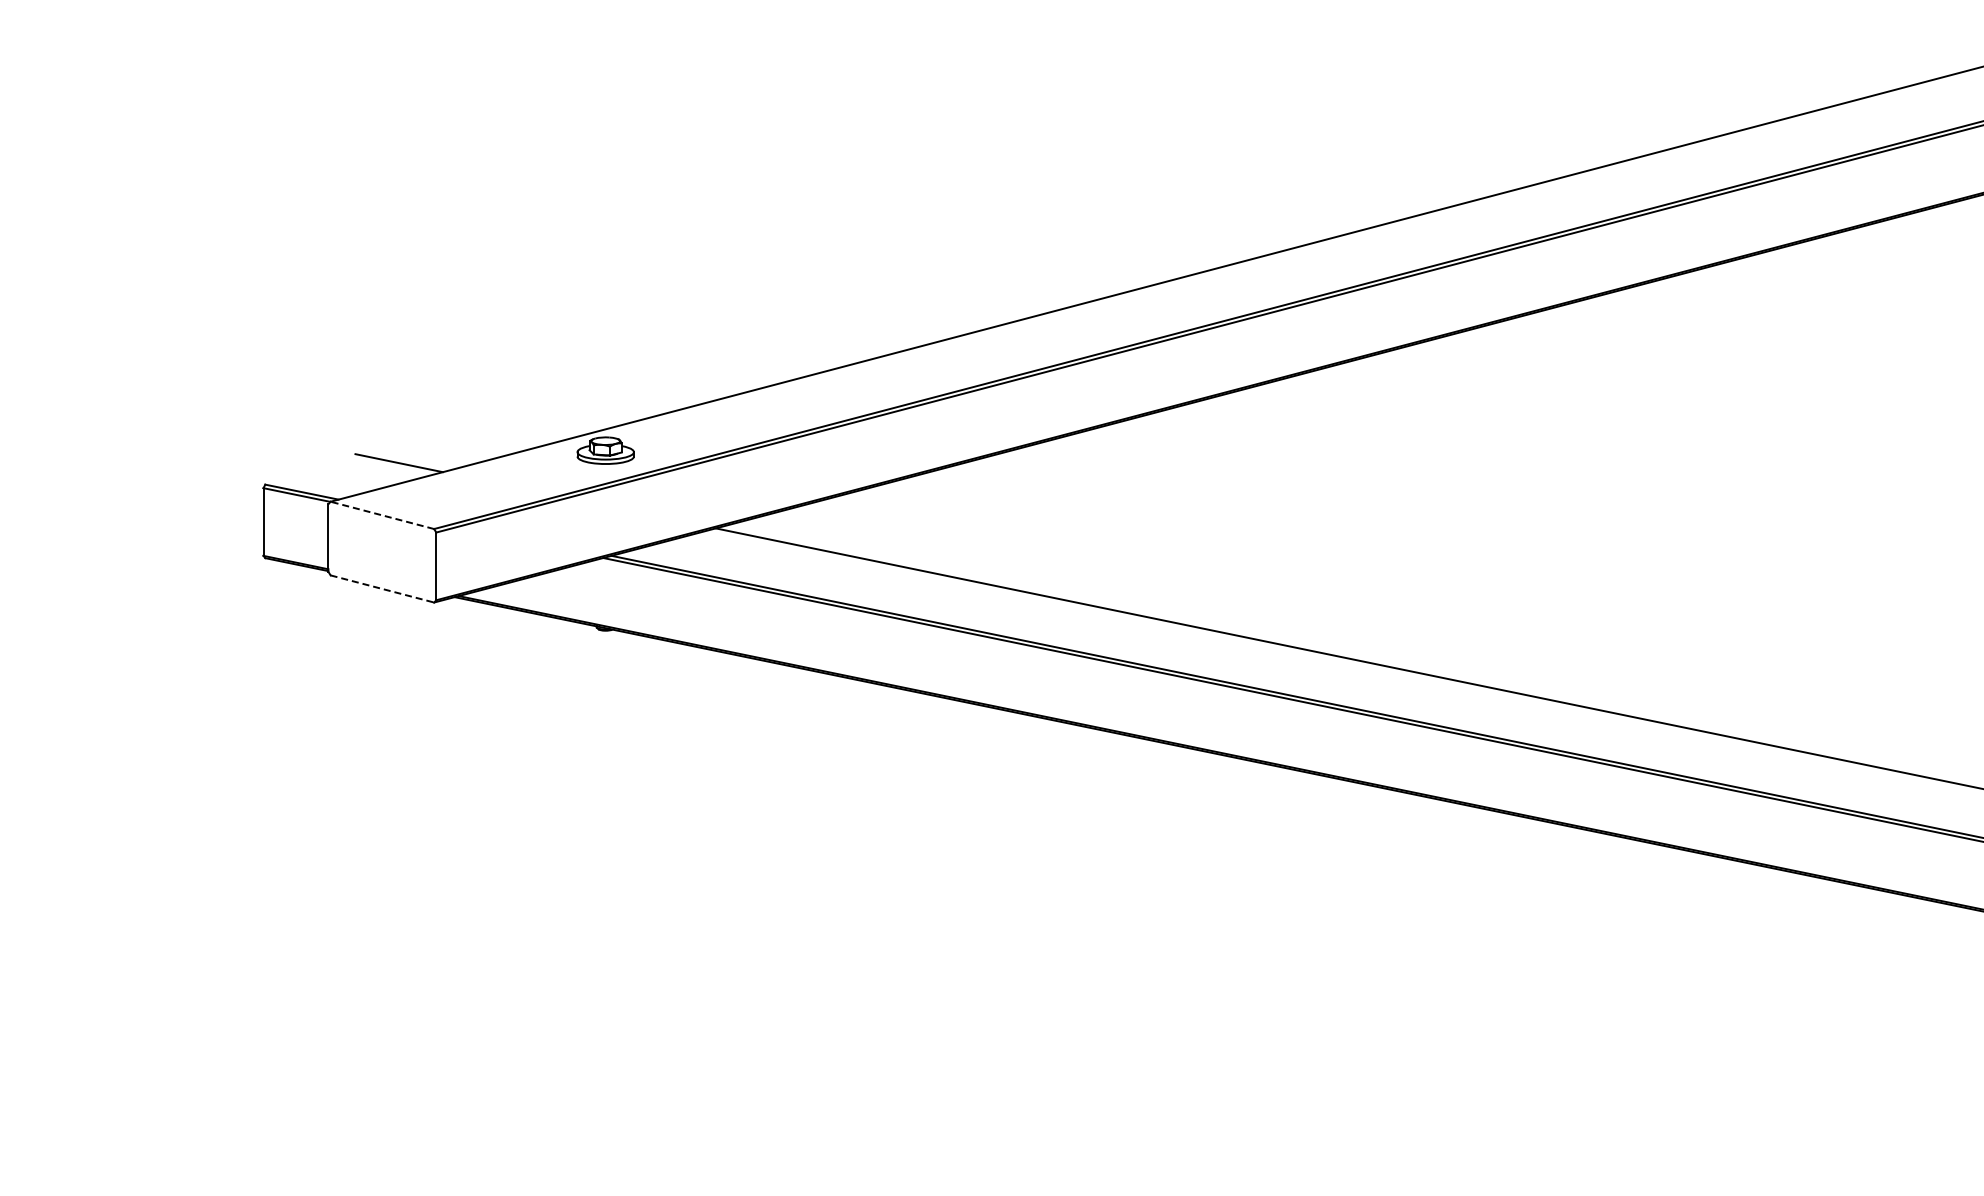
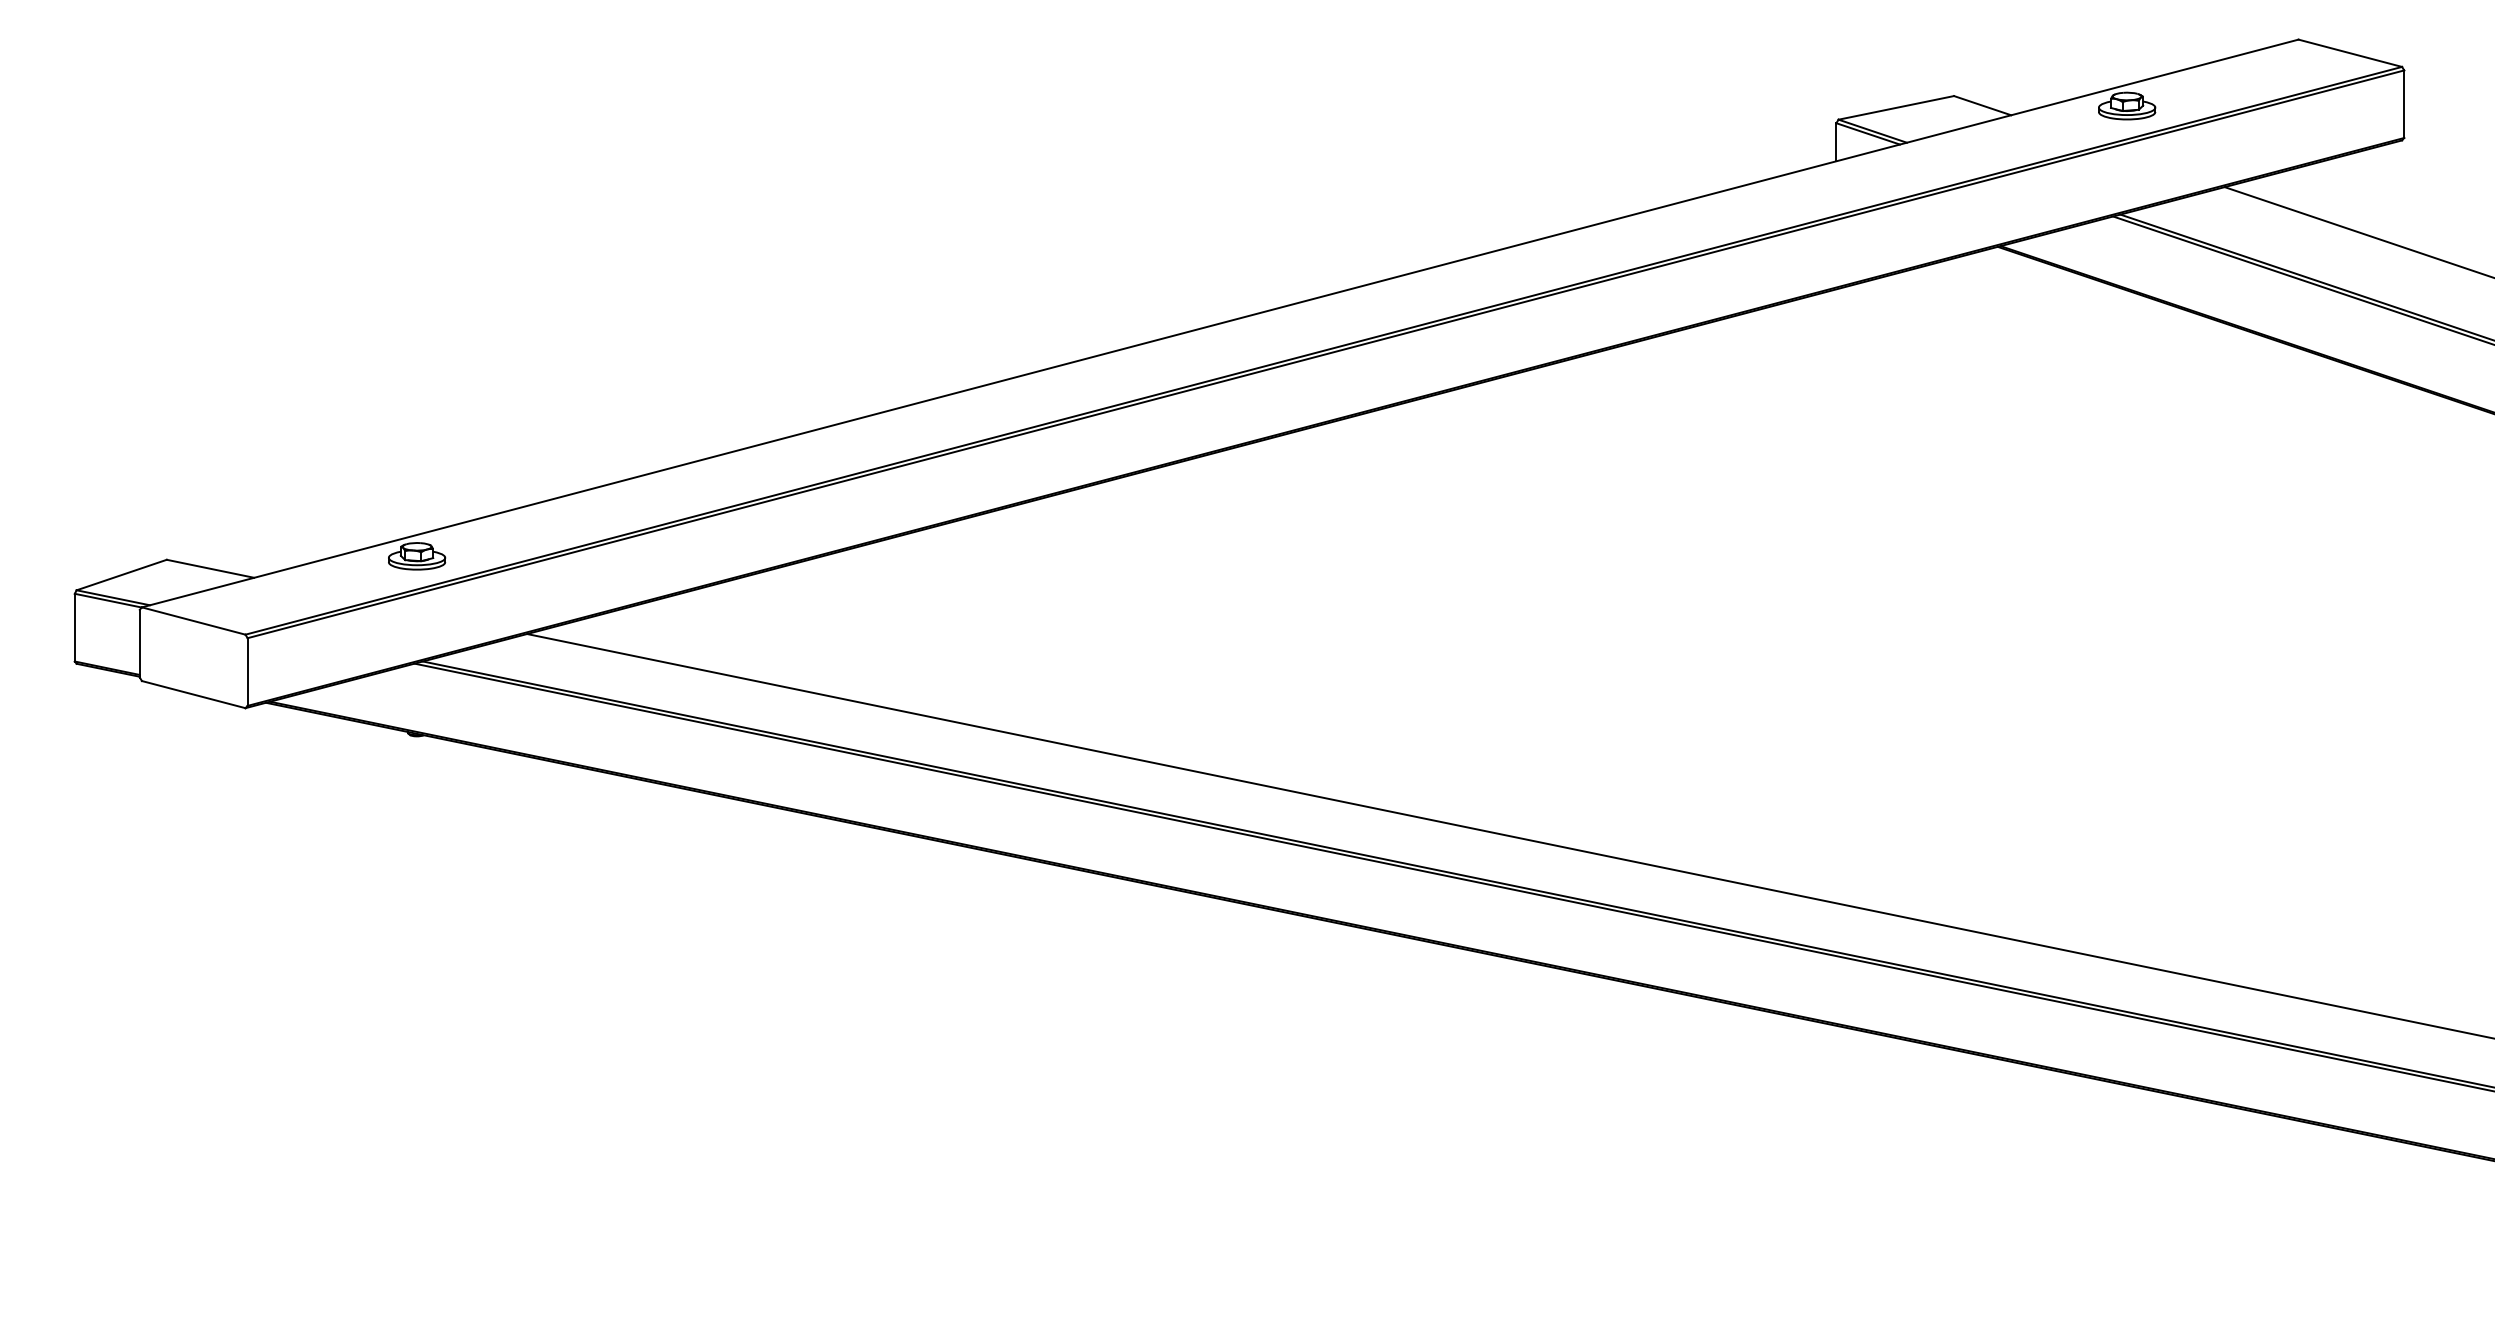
line: (310, 468) -> (121, 574), added
line: (382, 515) -> (193, 621), dashed -> solid
line: (382, 588) -> (193, 694), dashed -> solid

